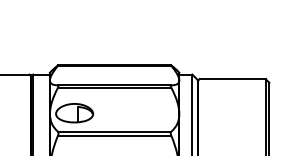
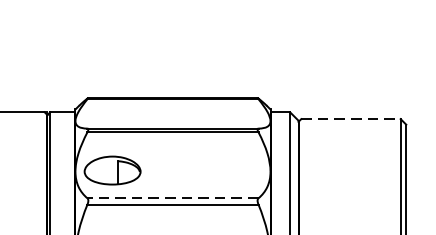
line: (232, 79) -> (350, 119), solid -> dashed
line: (114, 131) -> (172, 198), solid -> dashed

